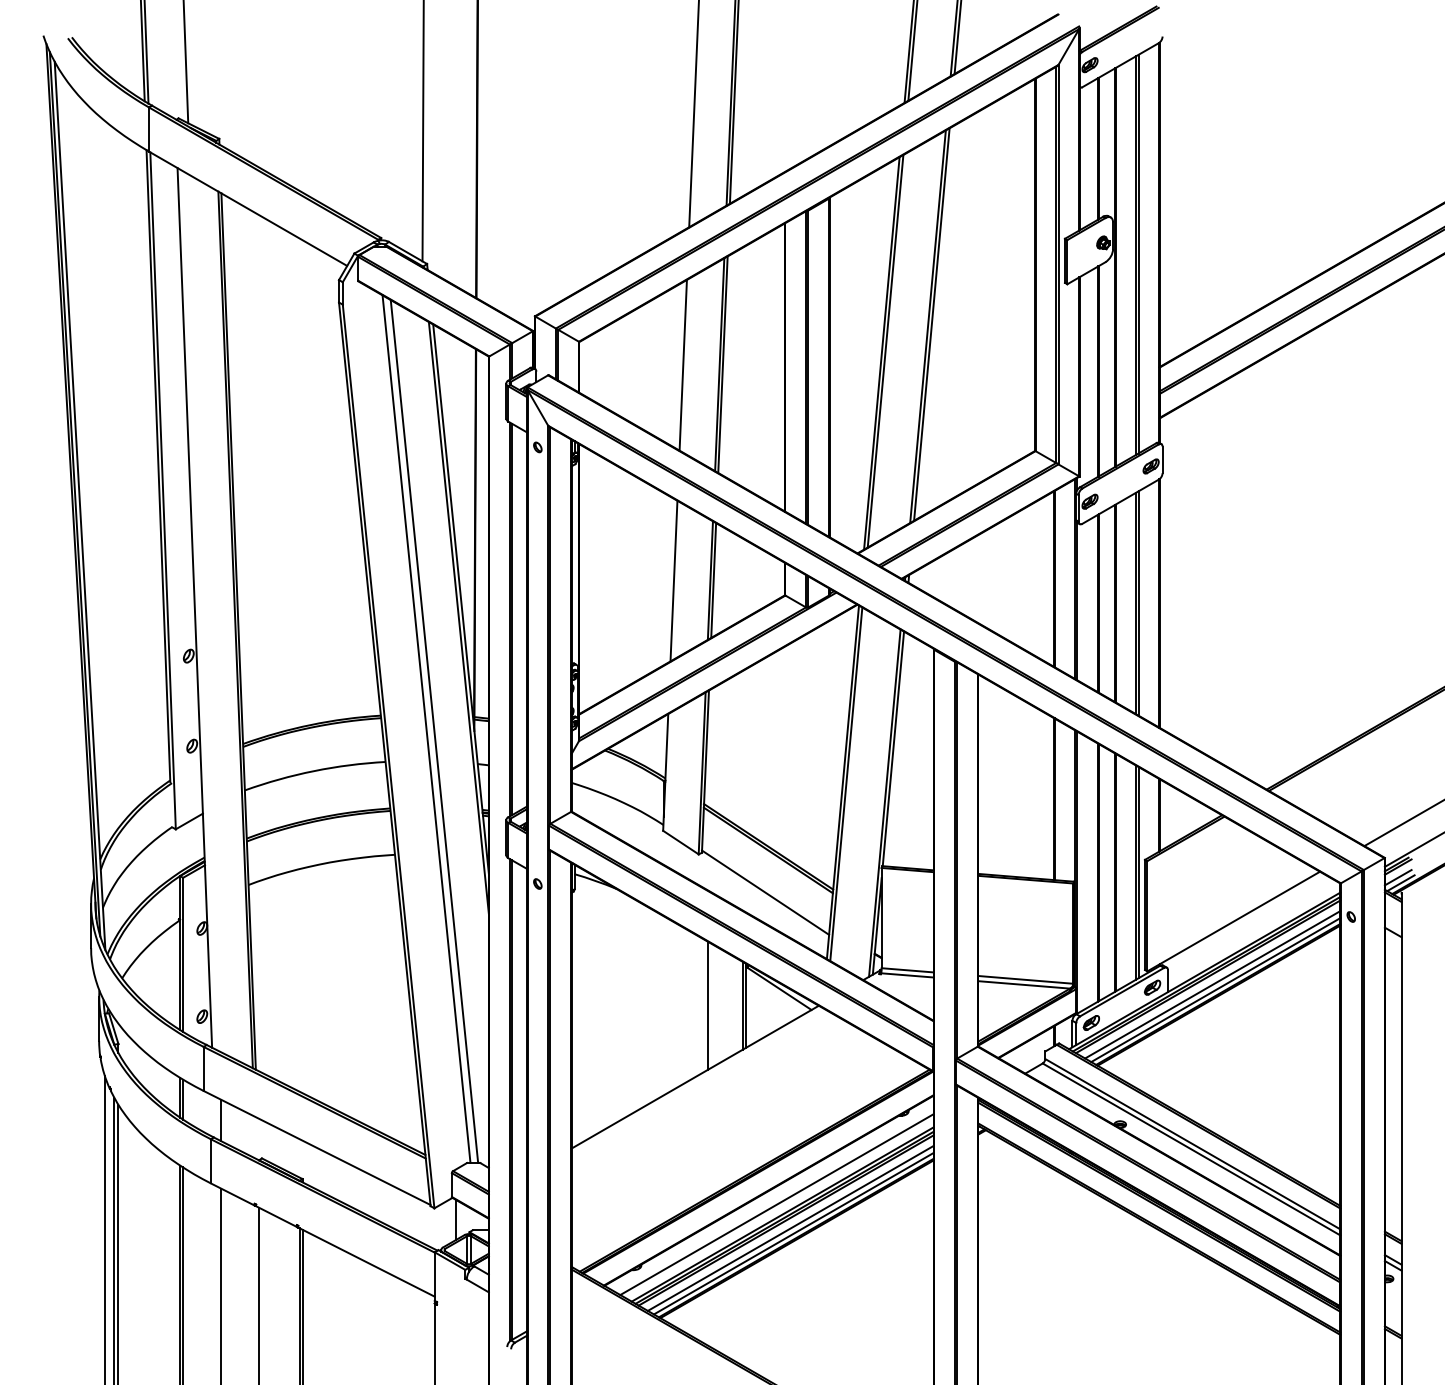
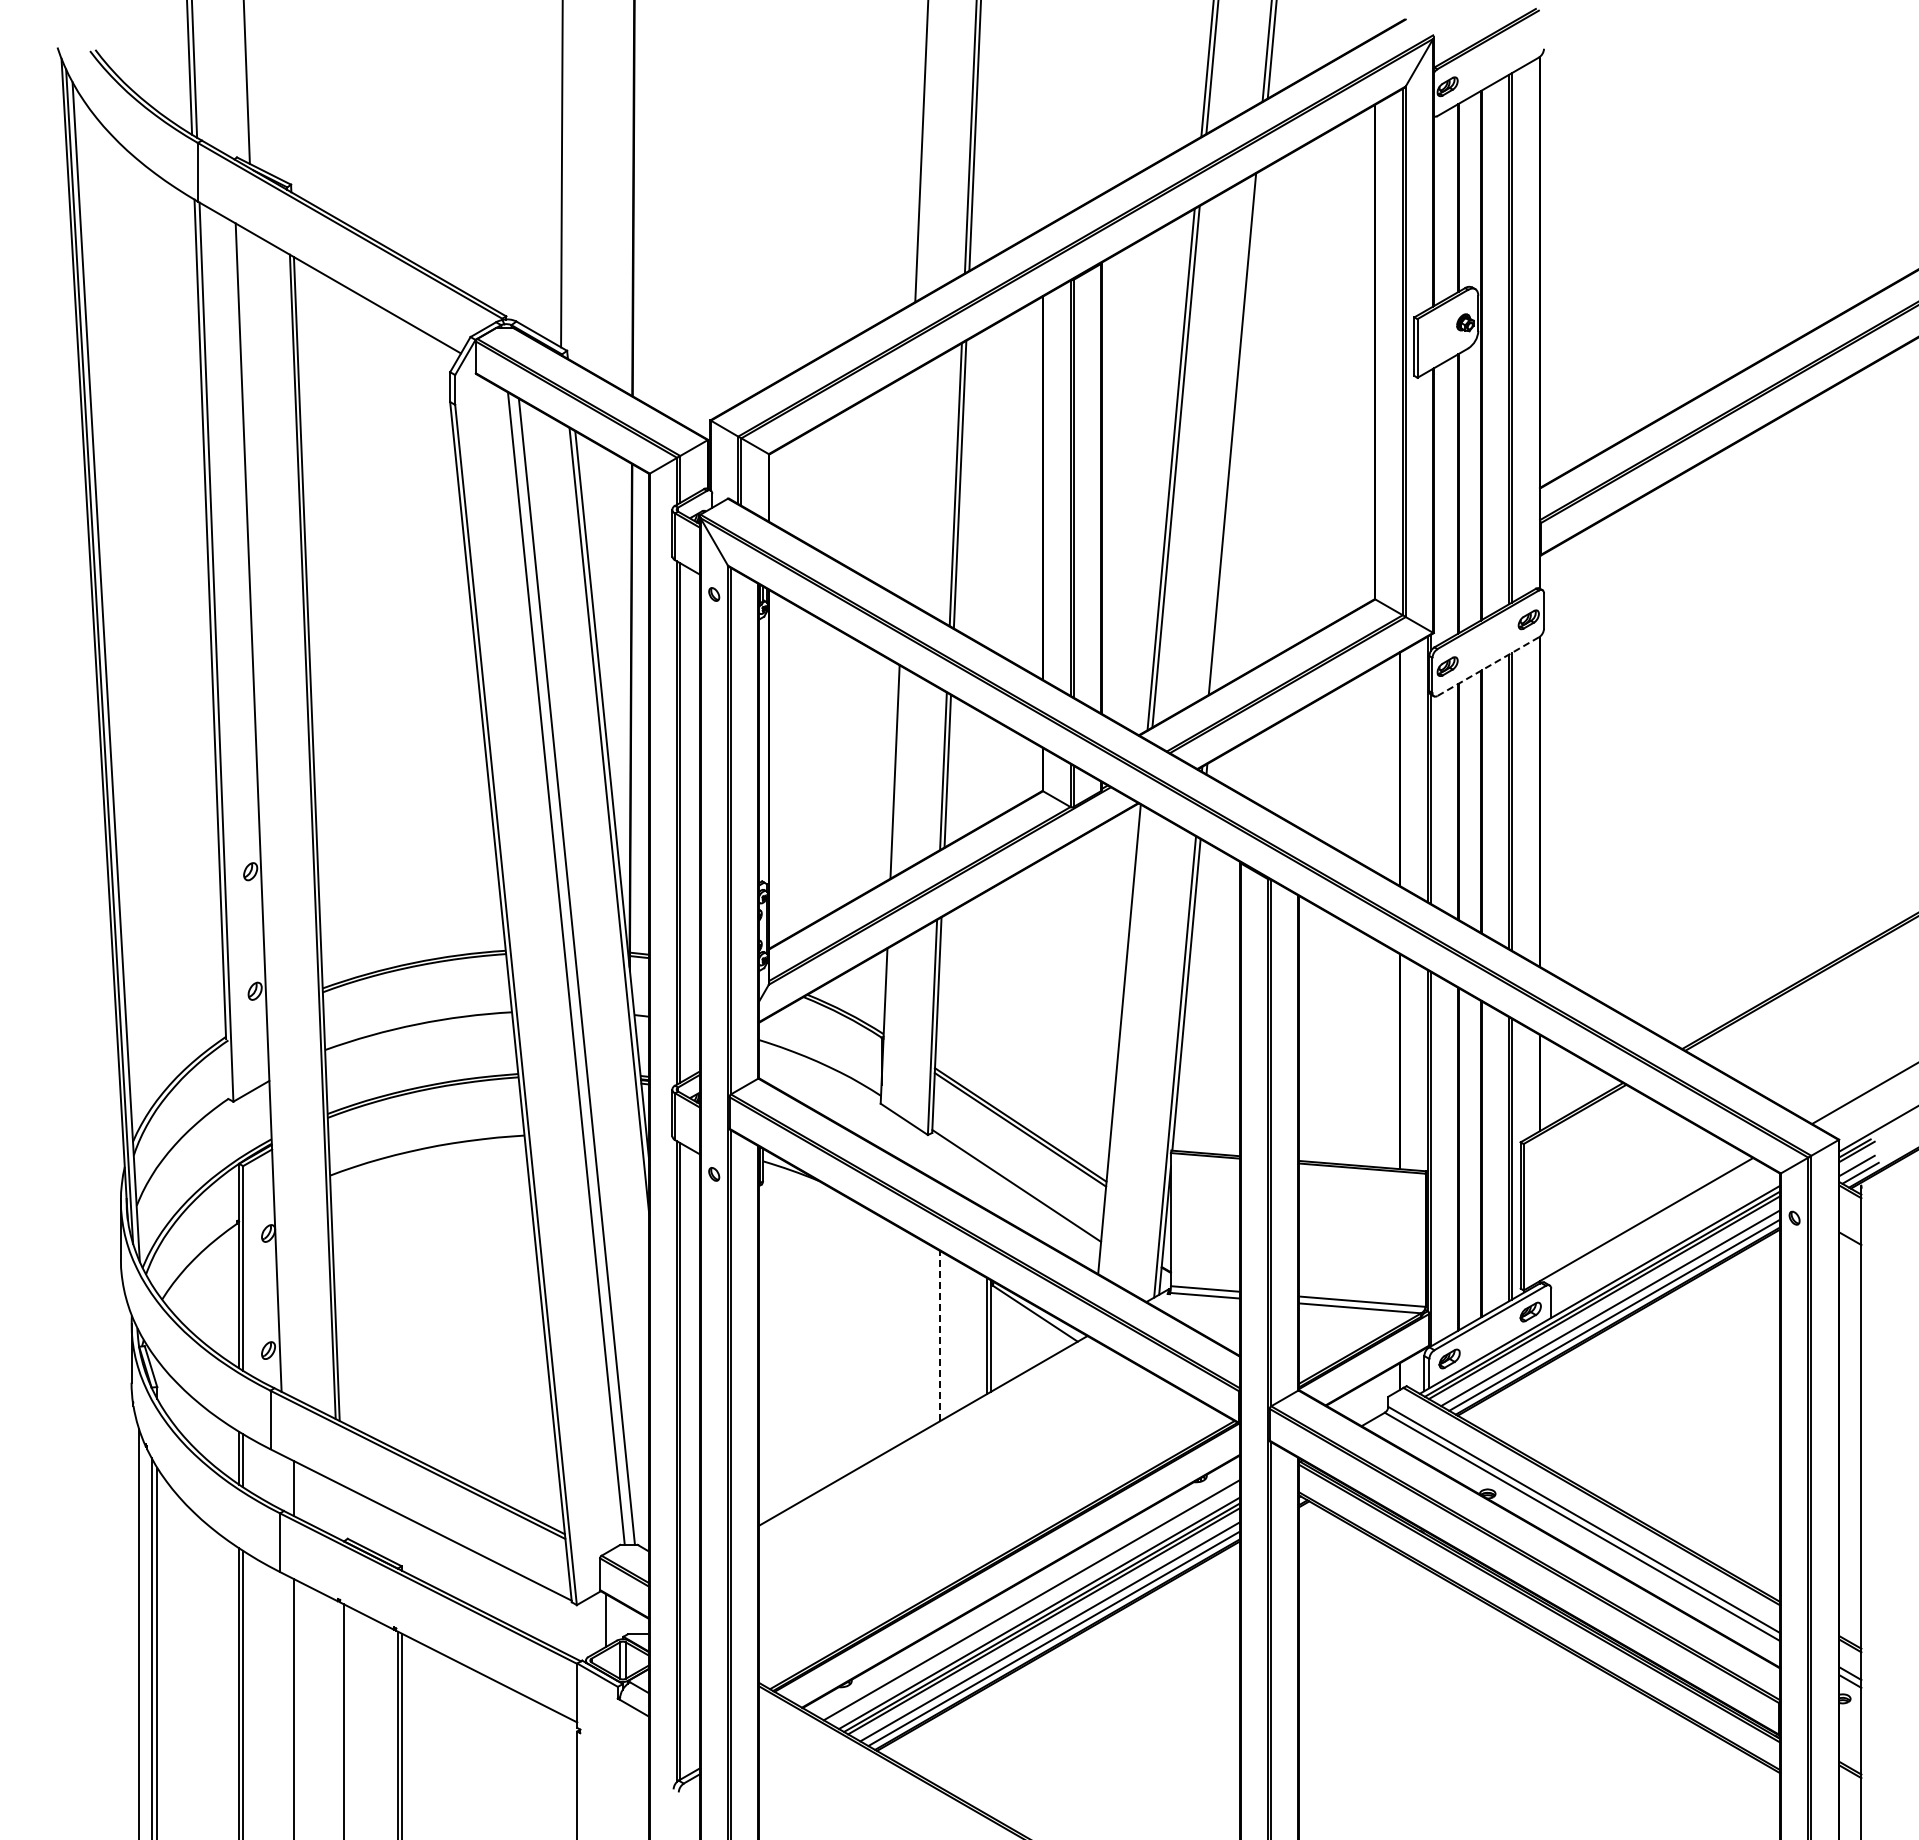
line: (931, 323) -> (1237, 430), removed
line: (683, 365) -> (907, 485), removed
line: (1120, 501) -> (1488, 666), solid -> dashed
line: (845, 783) -> (1123, 1041), removed
line: (707, 1005) -> (939, 1335), solid -> dashed

